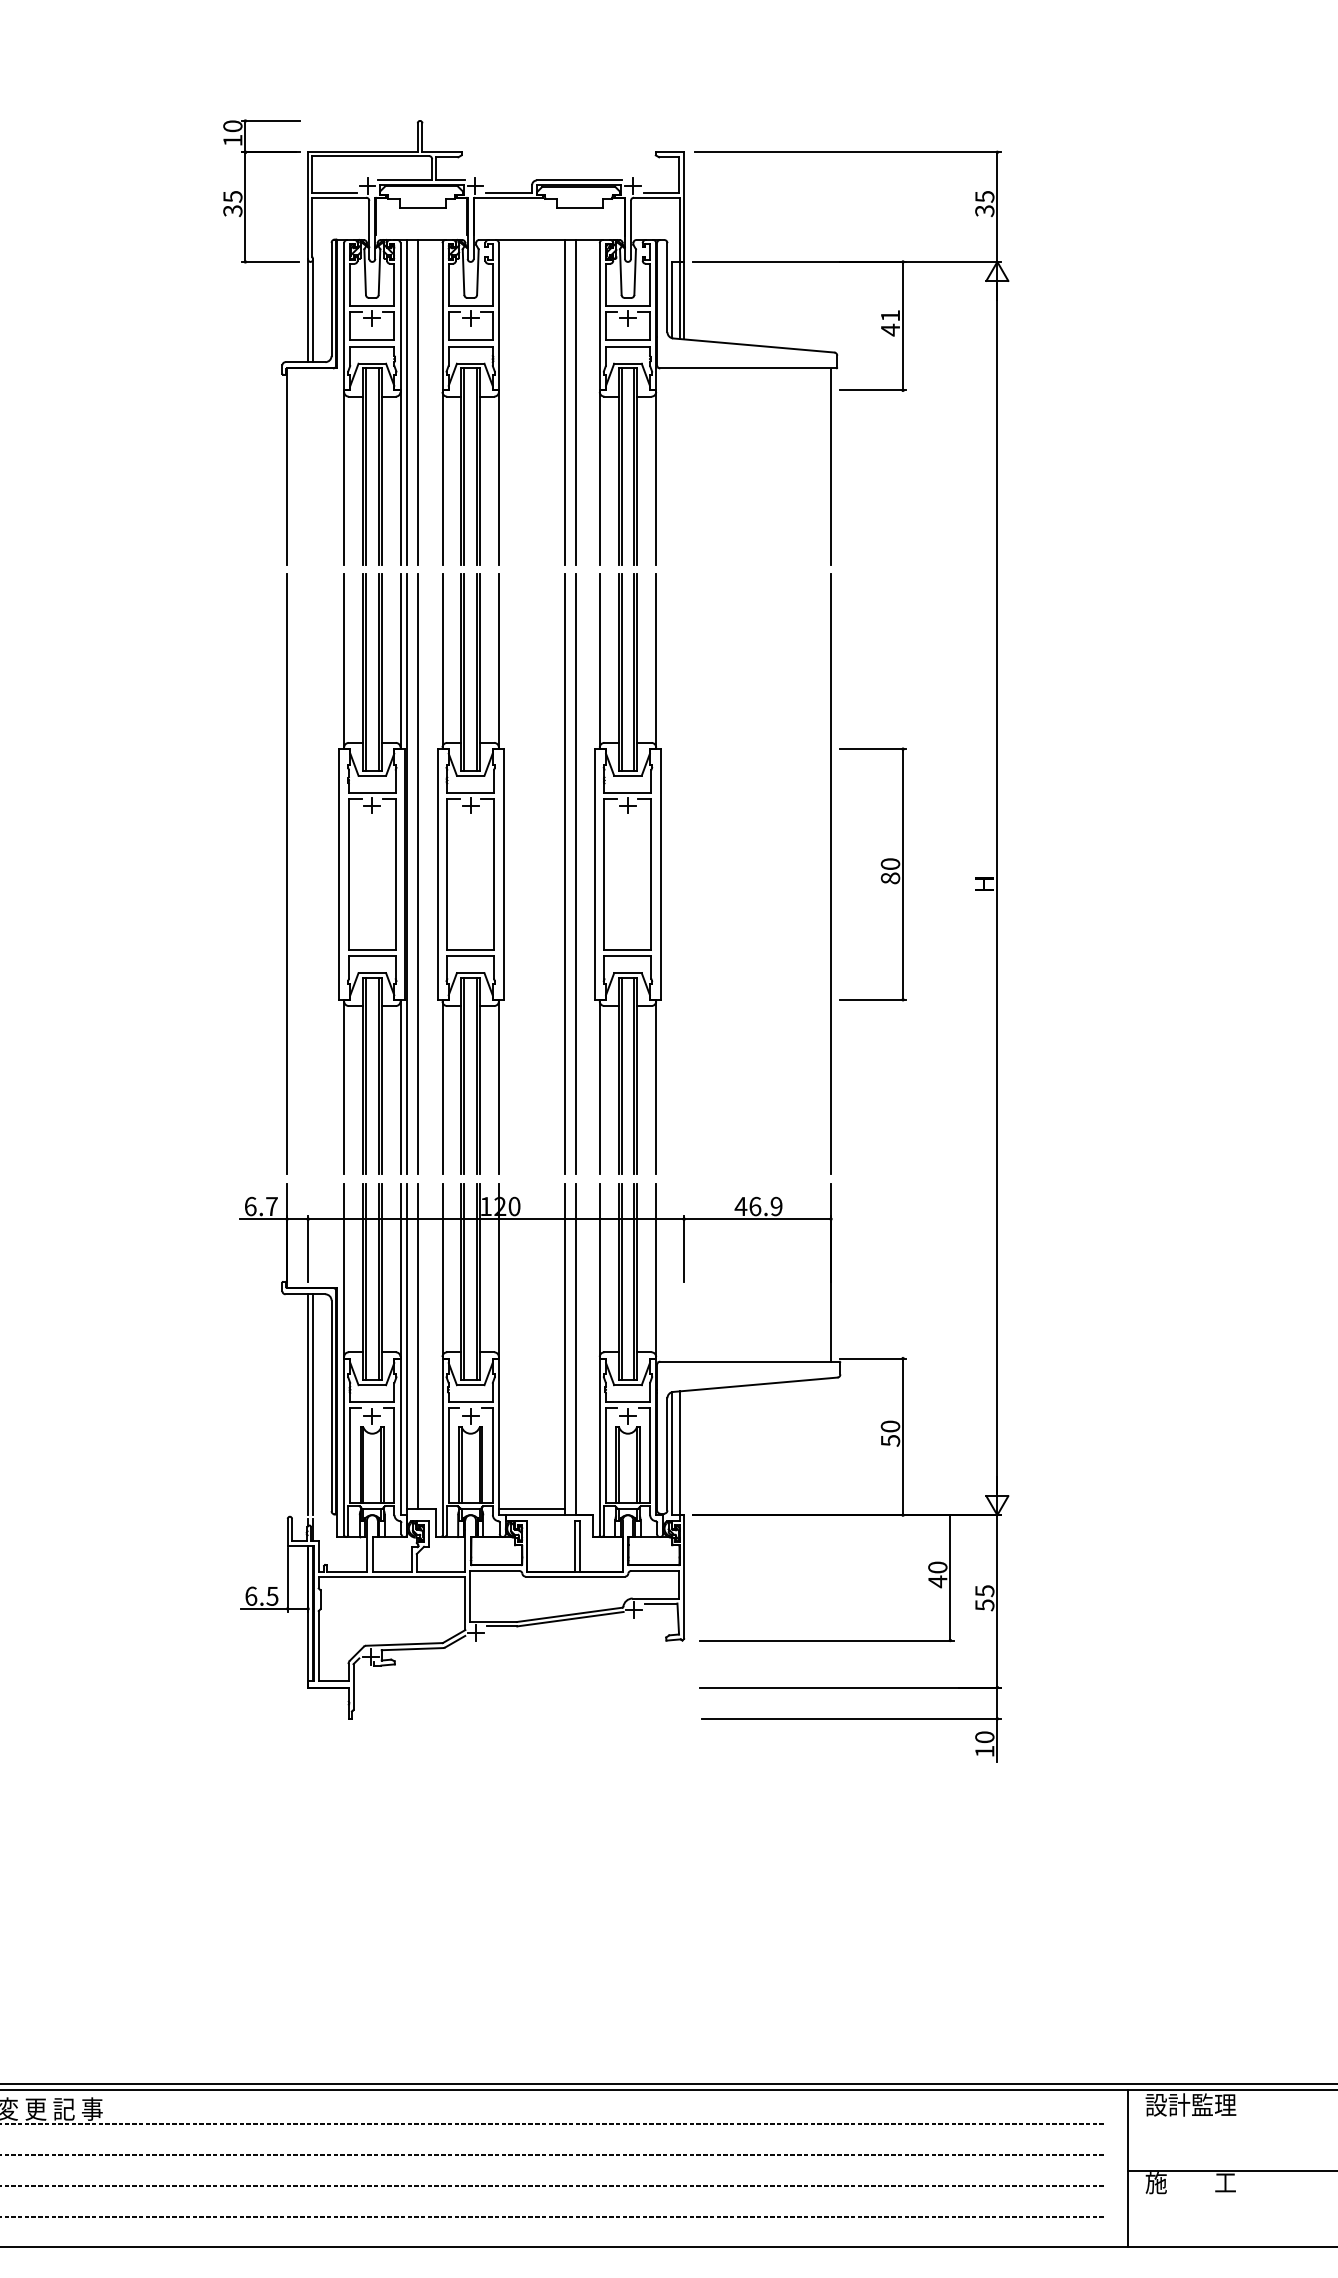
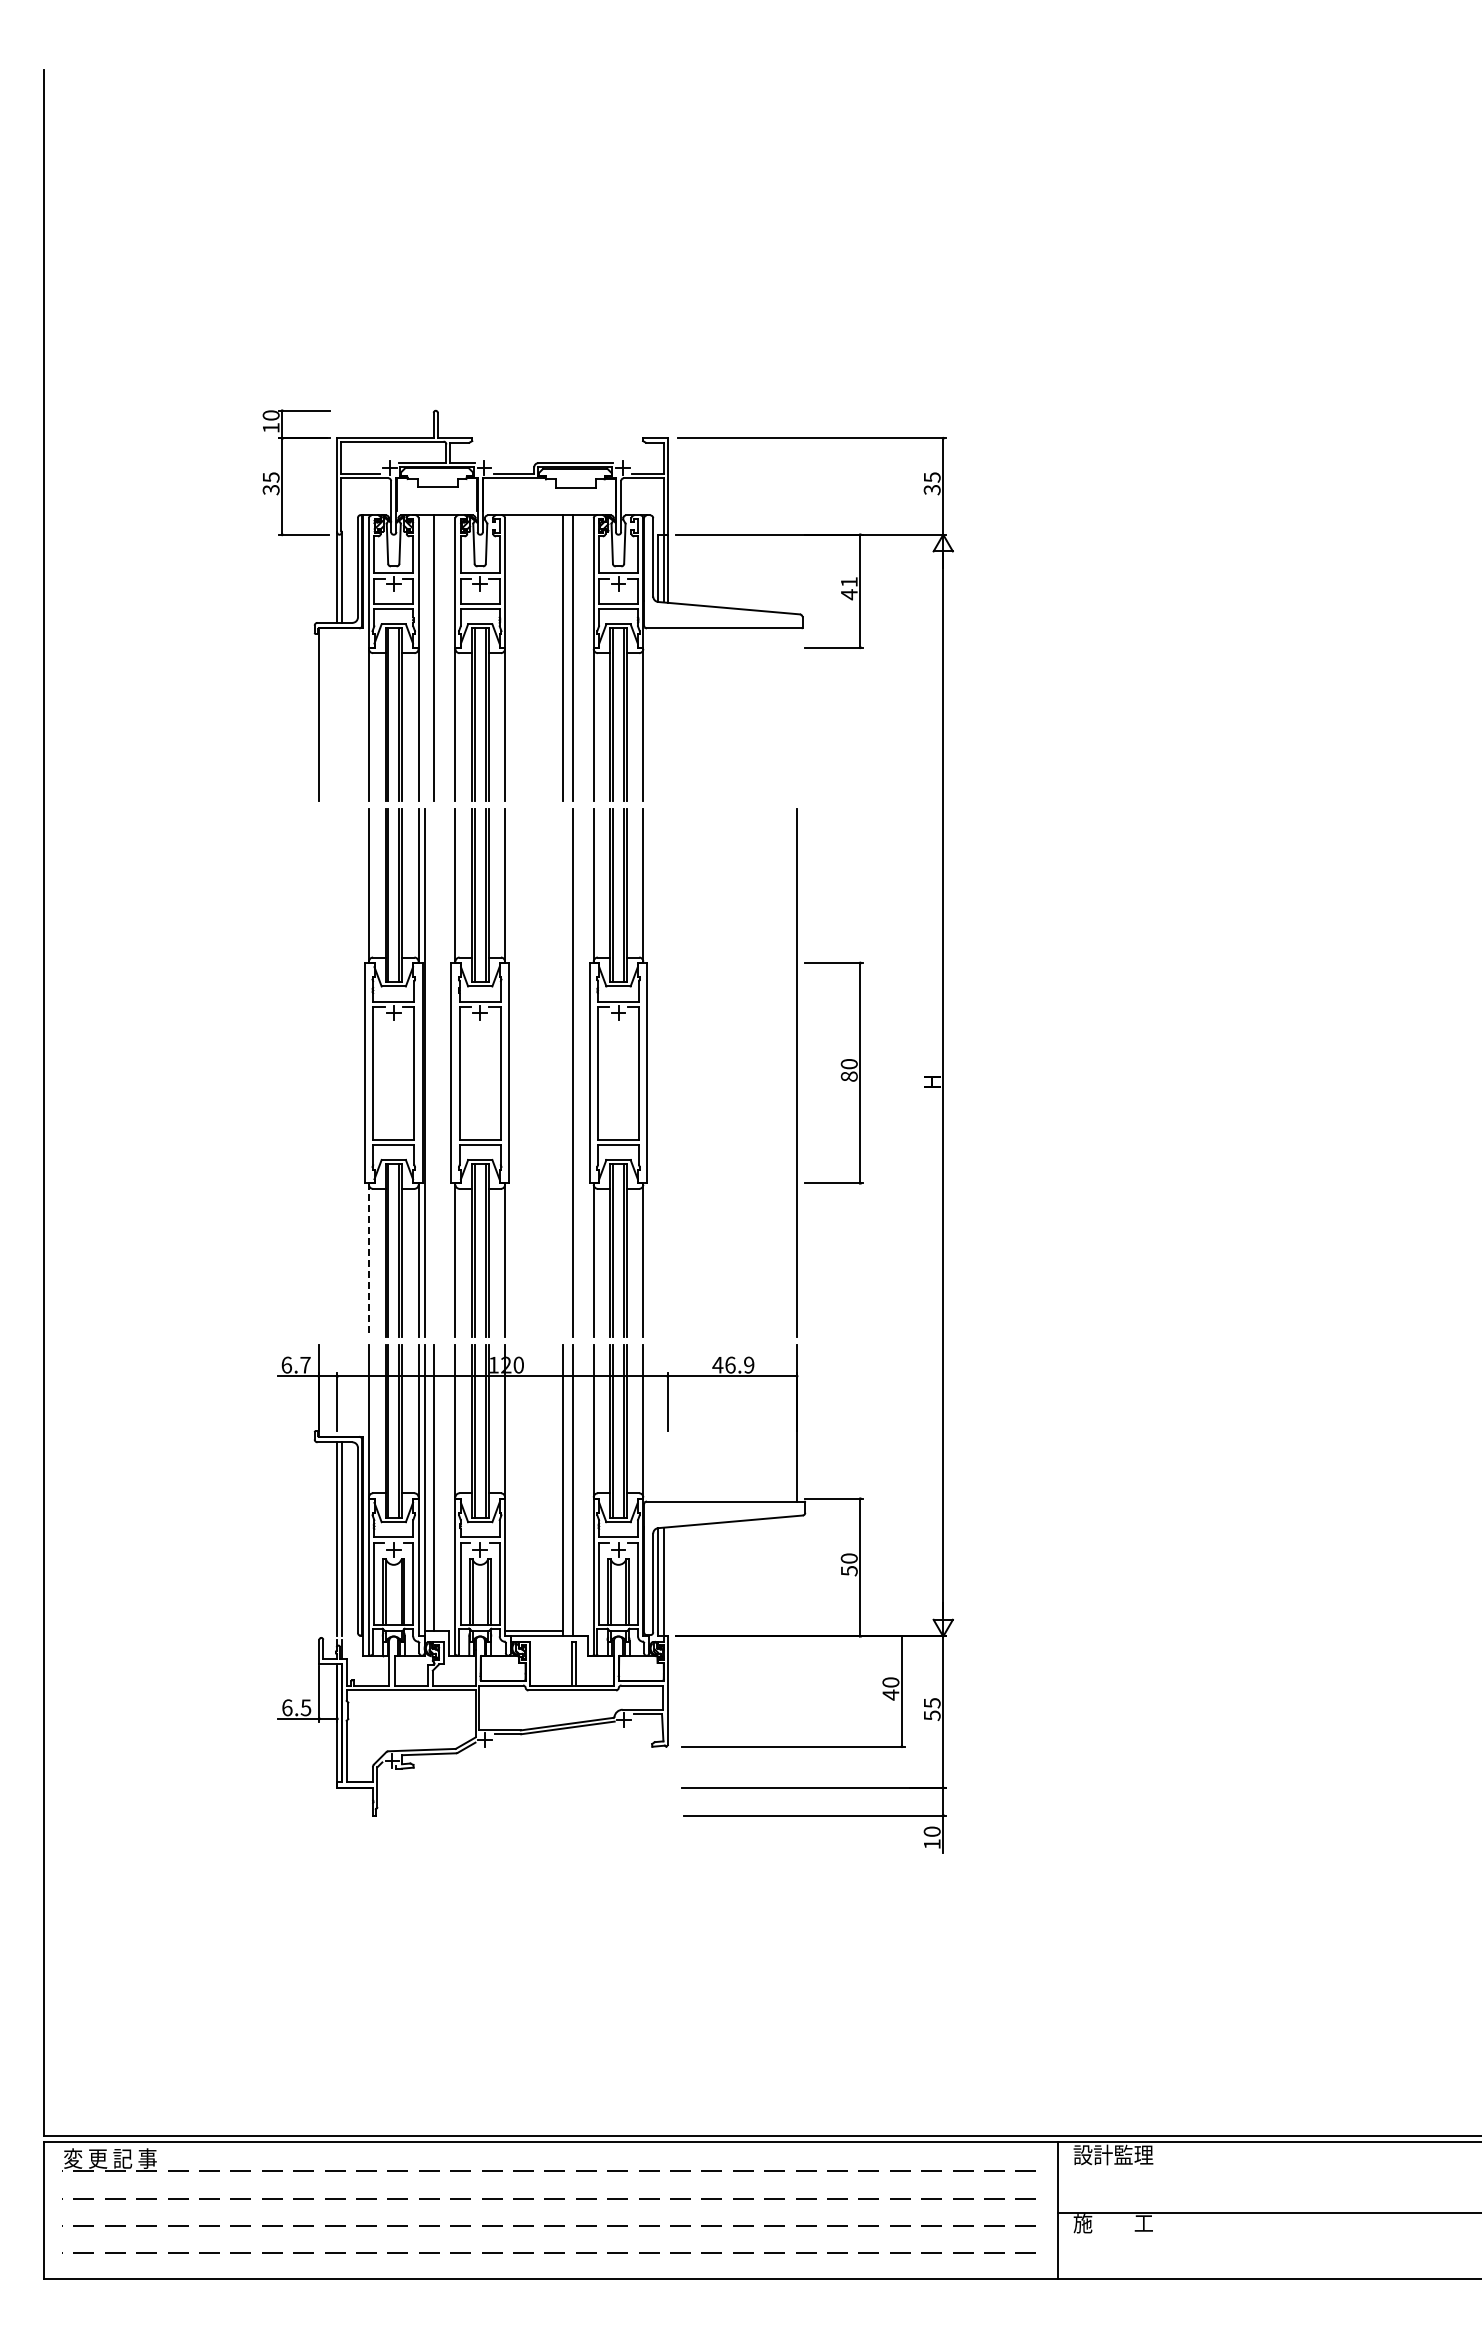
line: (407, 402) -> (424, 658), removed
line: (831, 466) -> (797, 714), removed
line: (286, 873) -> (318, 1072), removed
line: (418, 873) -> (434, 1072), removed
line: (564, 873) -> (562, 1072), removed
line: (343, 1087) -> (368, 1260), solid -> dashed

